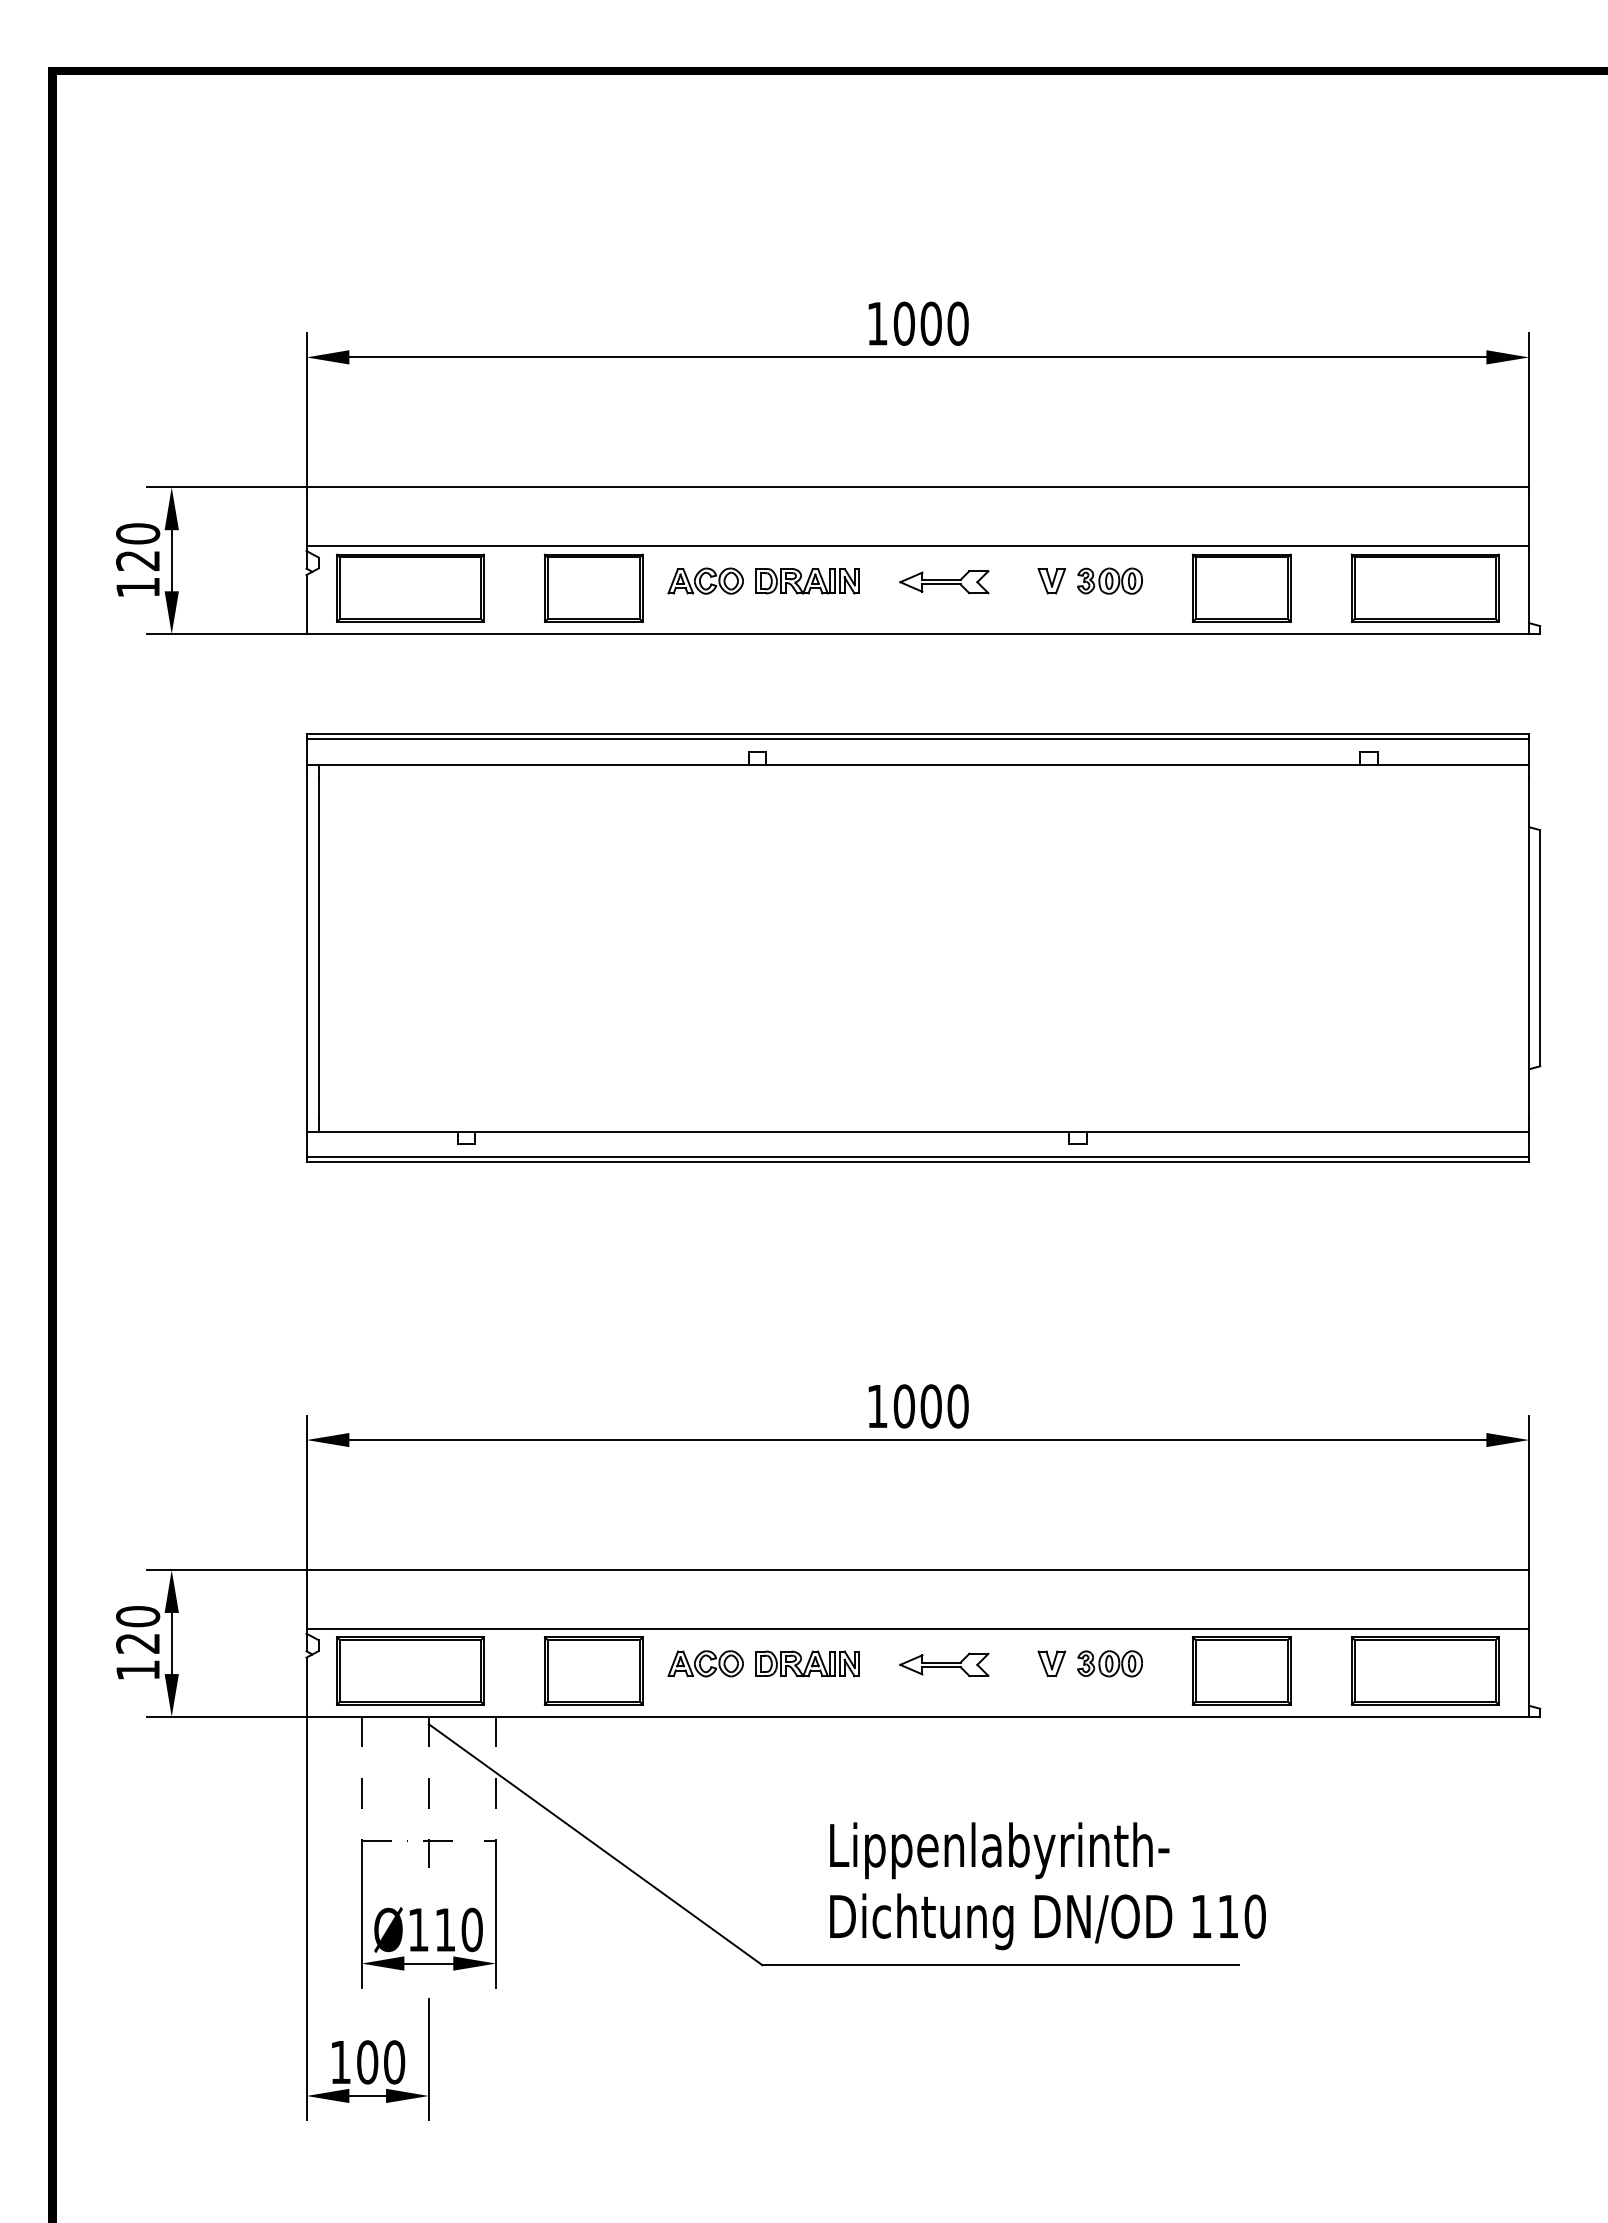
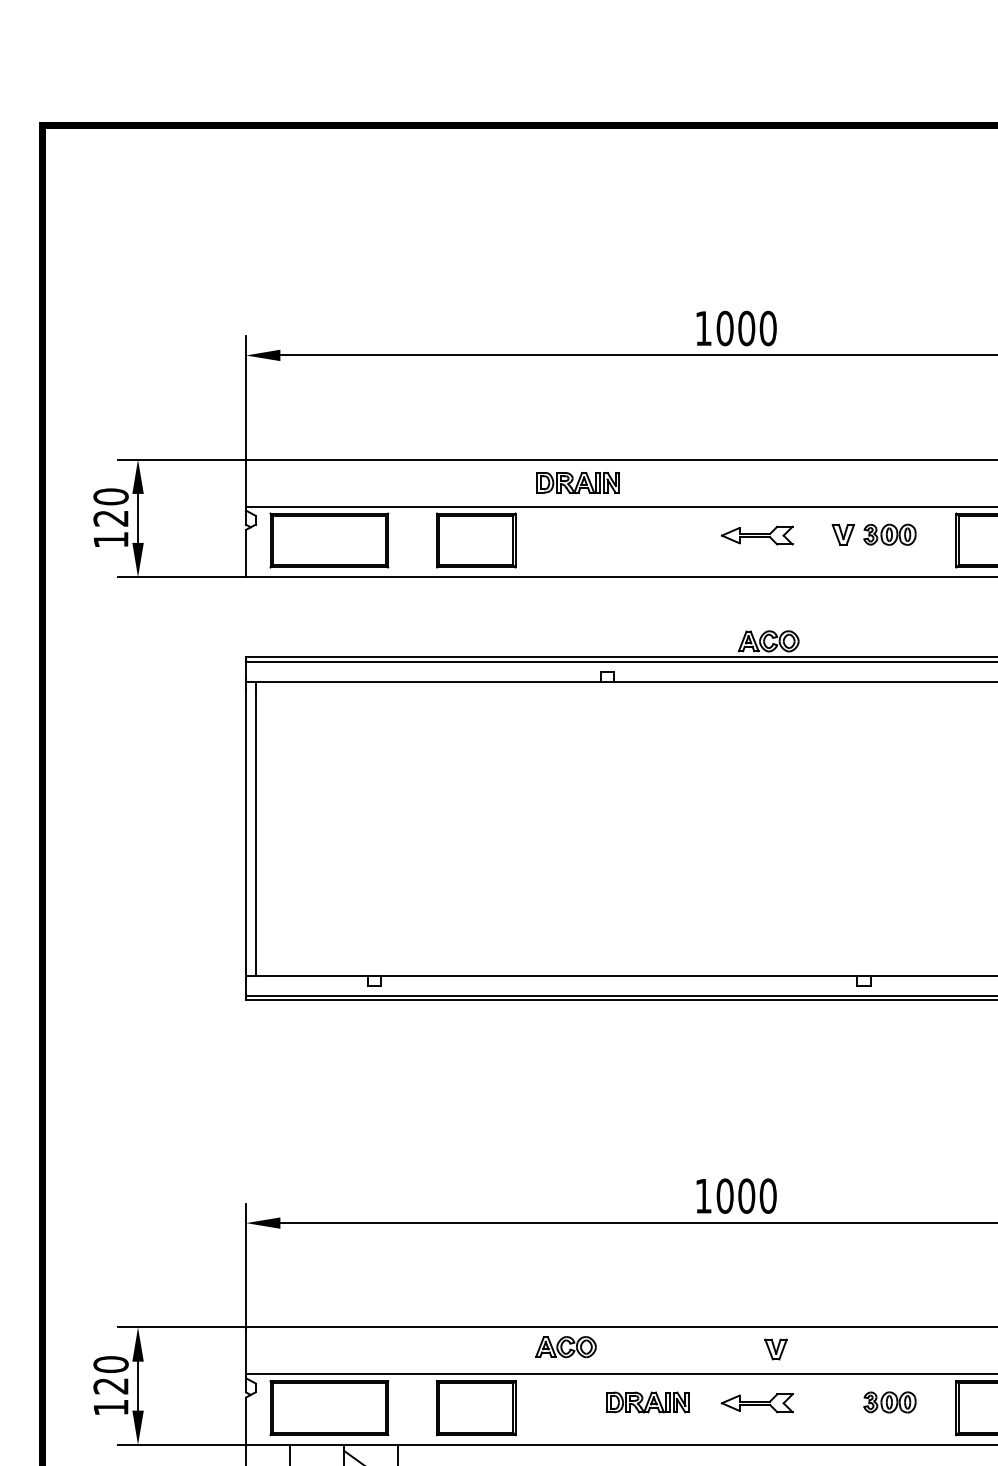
part: (705, 580) -> (768, 640), moved
part: (807, 581) -> (577, 482), moved
part: (705, 1663) -> (565, 1346), moved
part: (1051, 1663) -> (775, 1349), moved

